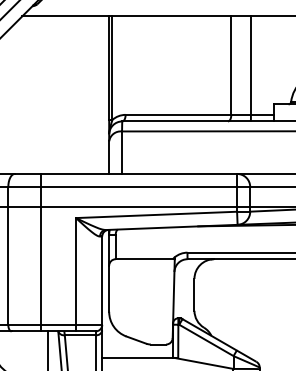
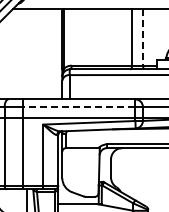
line: (251, 67) -> (143, 38), solid -> dashed
line: (139, 186) -> (79, 106), solid -> dashed

